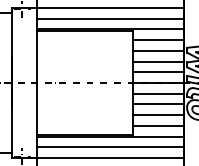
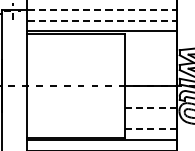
line: (110, 7) -> (101, 9), solid -> dashed
line: (110, 18) -> (101, 20), solid -> dashed
line: (158, 40) -> (150, 42), removed
line: (158, 50) -> (150, 52), removed
line: (158, 61) -> (150, 64), removed
line: (158, 72) -> (150, 75), removed
line: (158, 93) -> (150, 96), removed
line: (159, 104) -> (151, 107), solid -> dashed
line: (158, 115) -> (150, 118), removed
line: (159, 125) -> (151, 128), solid -> dashed

